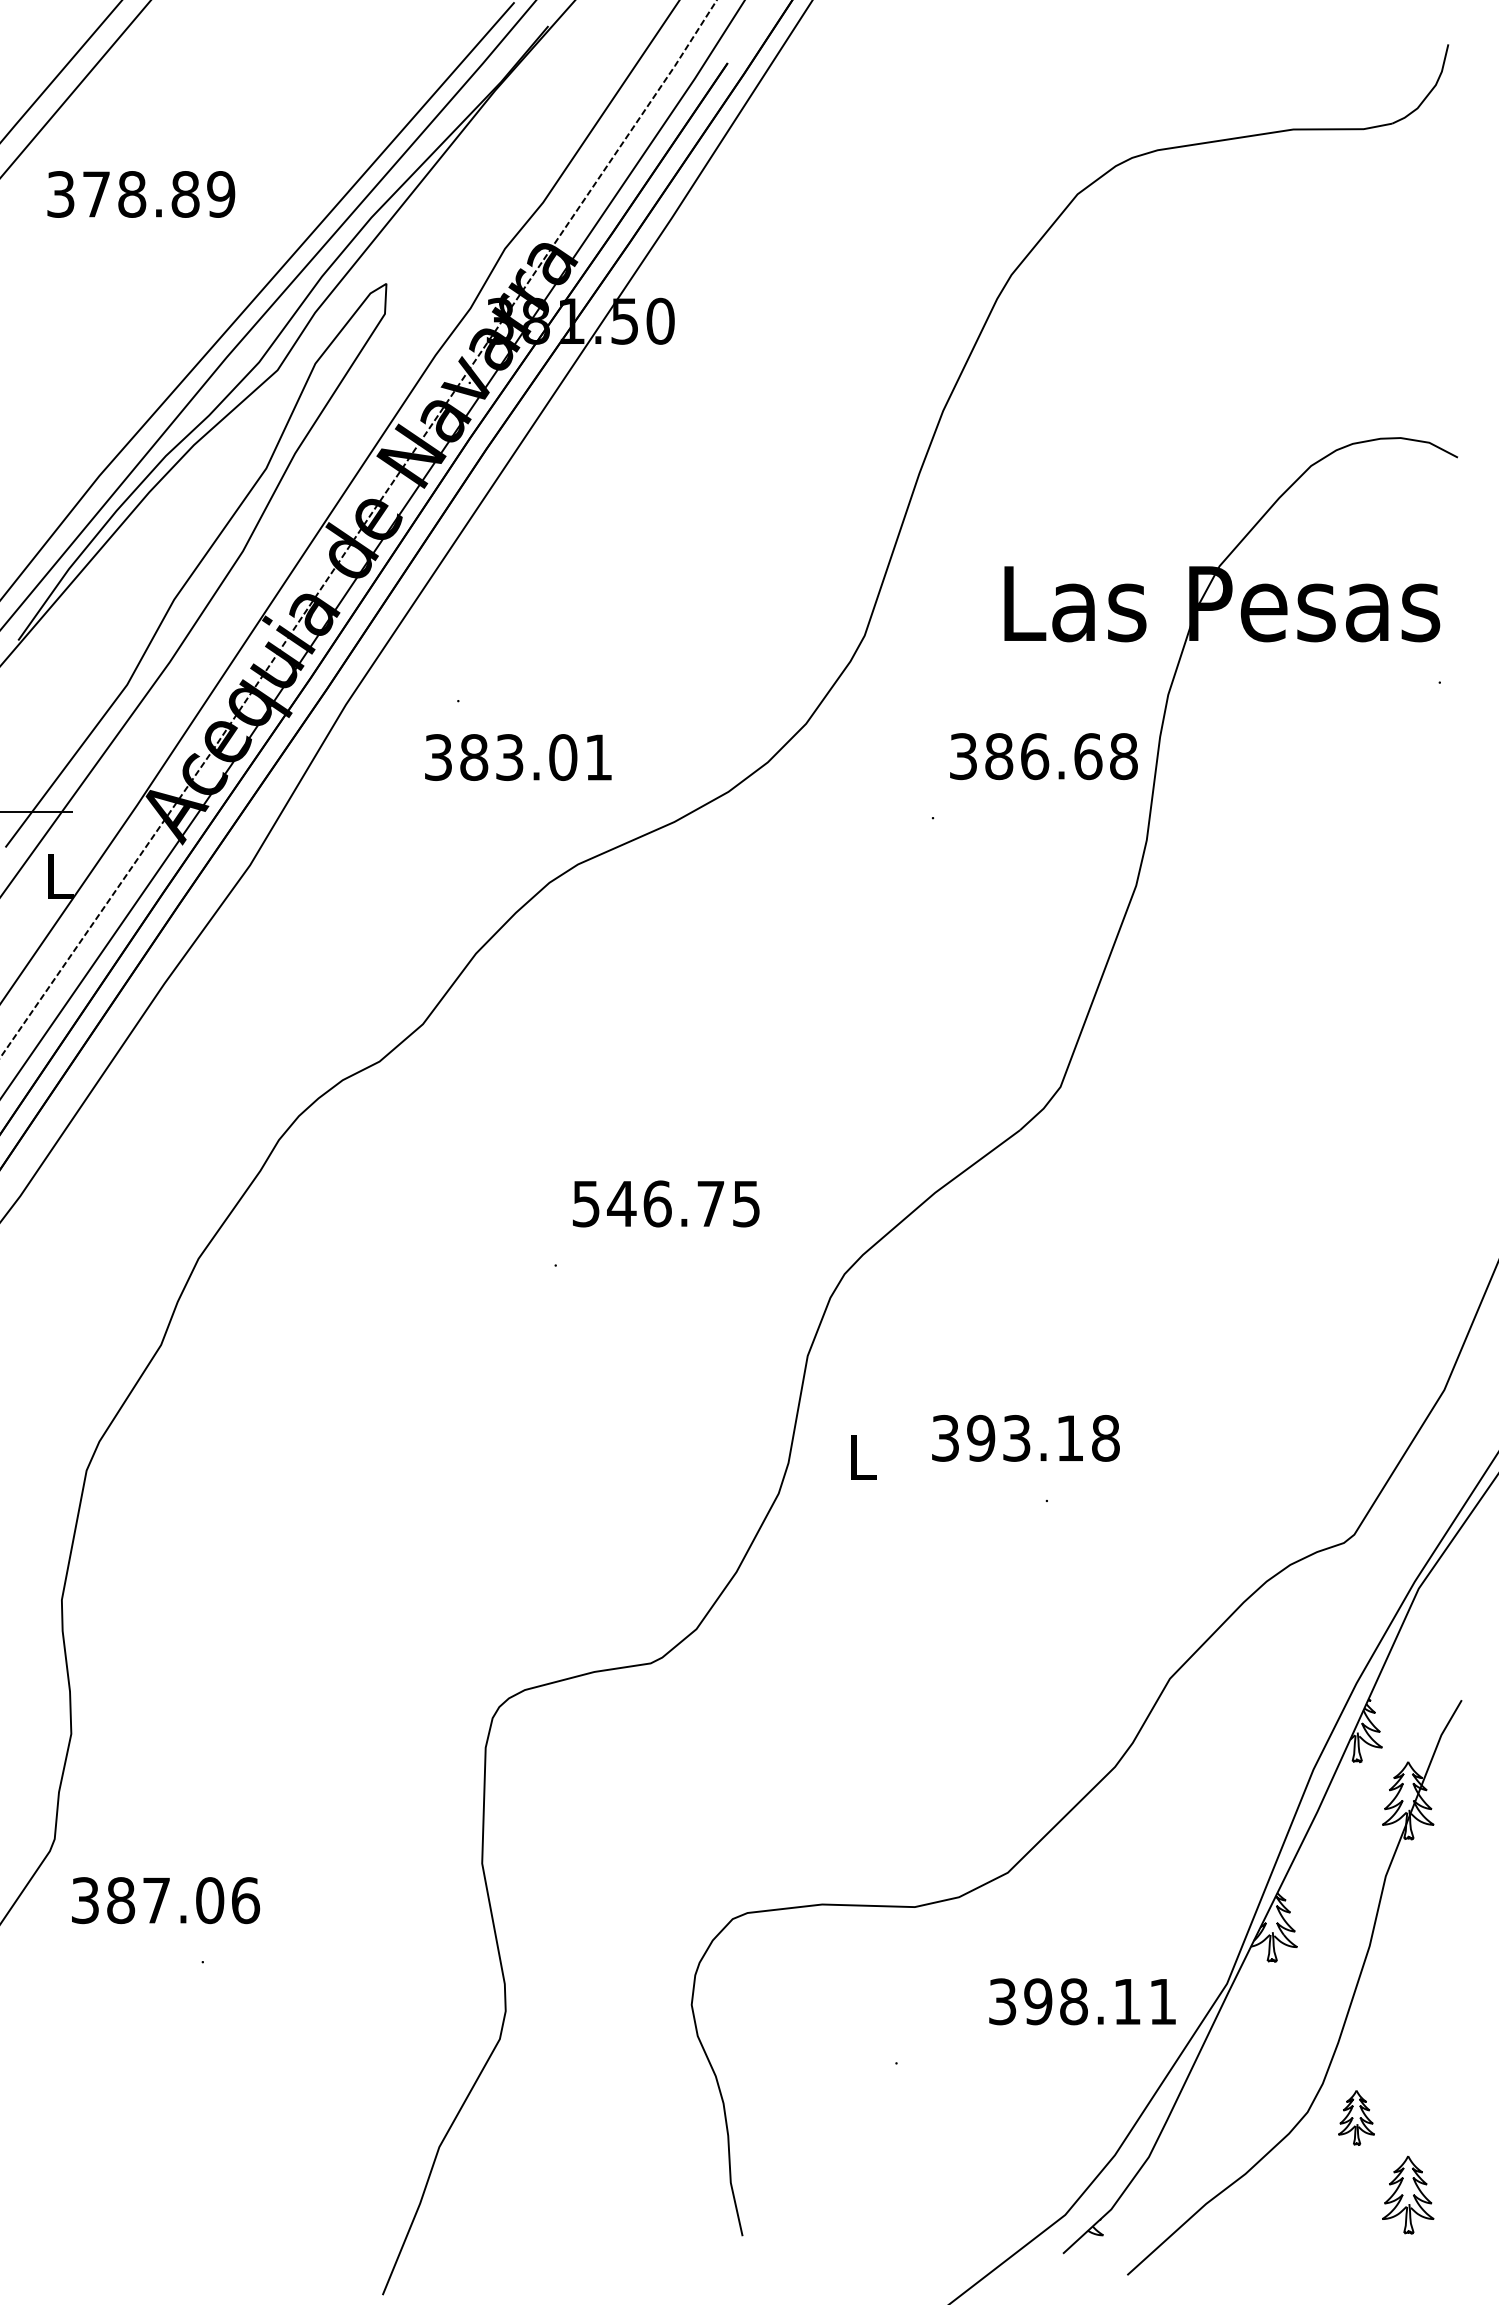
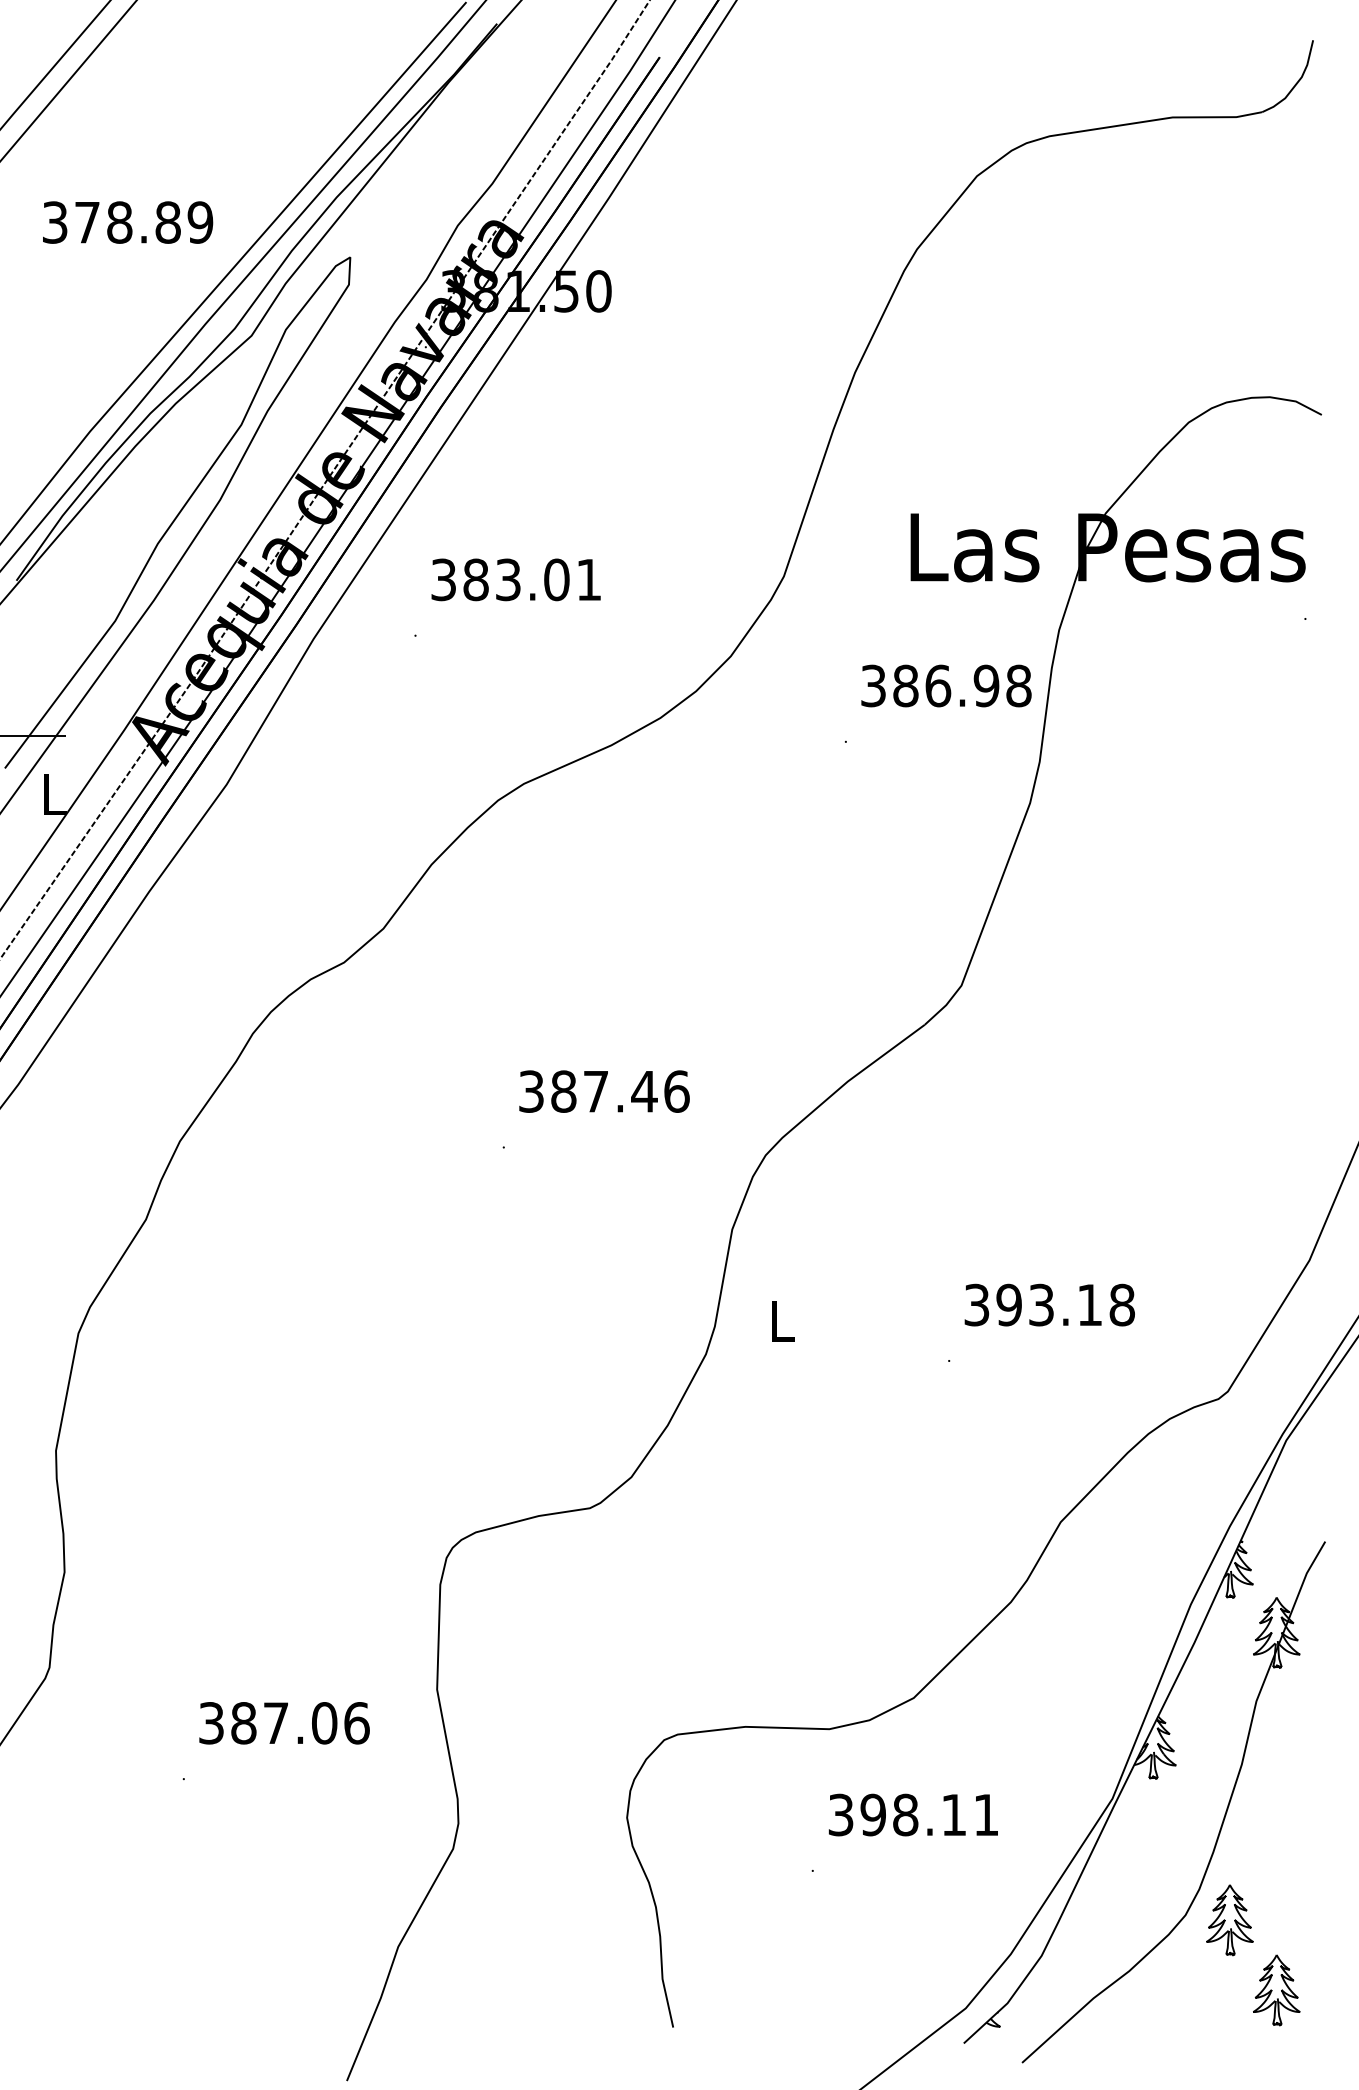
text: (141, 194) -> (128, 222), moved
text: (1088, 756) -> (986, 685), 386.68 -> 386.98
text: (518, 757) -> (516, 579), moved
text: (666, 1203) -> (604, 1091), 546.75 -> 387.46
text: (1025, 1438) -> (1049, 1305), moved
text: (166, 1900) -> (285, 1723), moved
text: (1082, 2001) -> (913, 1814), moved
part: (1356, 2117) -> (1229, 1919), size x1.43

